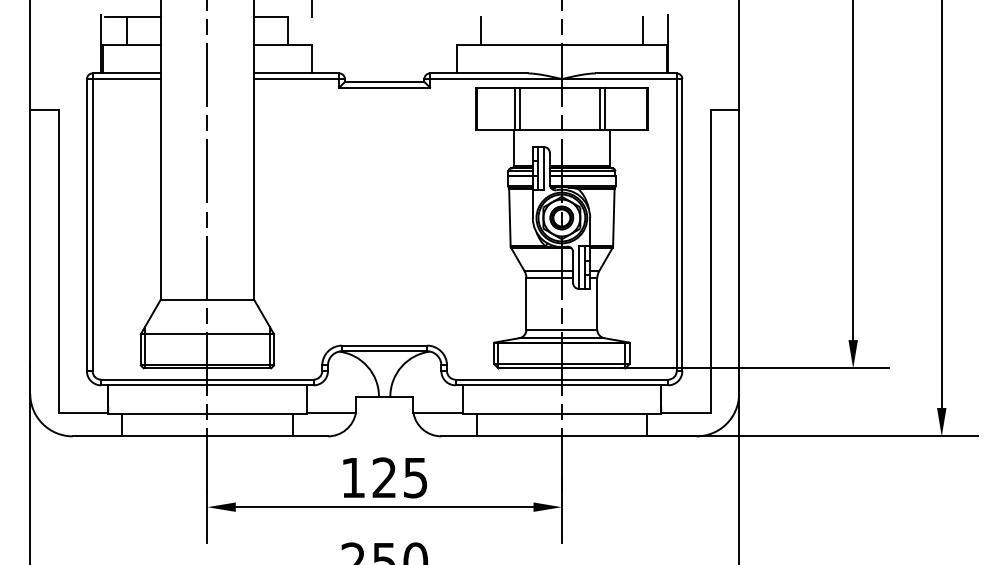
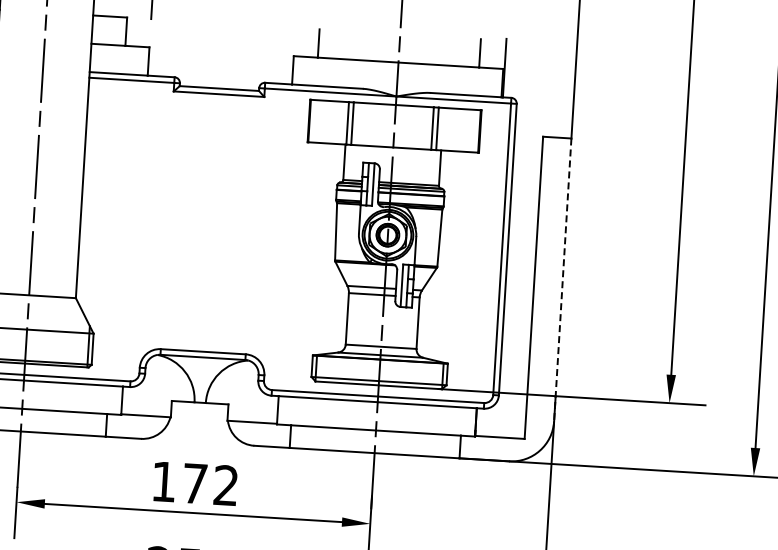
line: (739, 252) -> (563, 280), solid -> dashed
text: (399, 477) -> (210, 484), 125 -> 172

